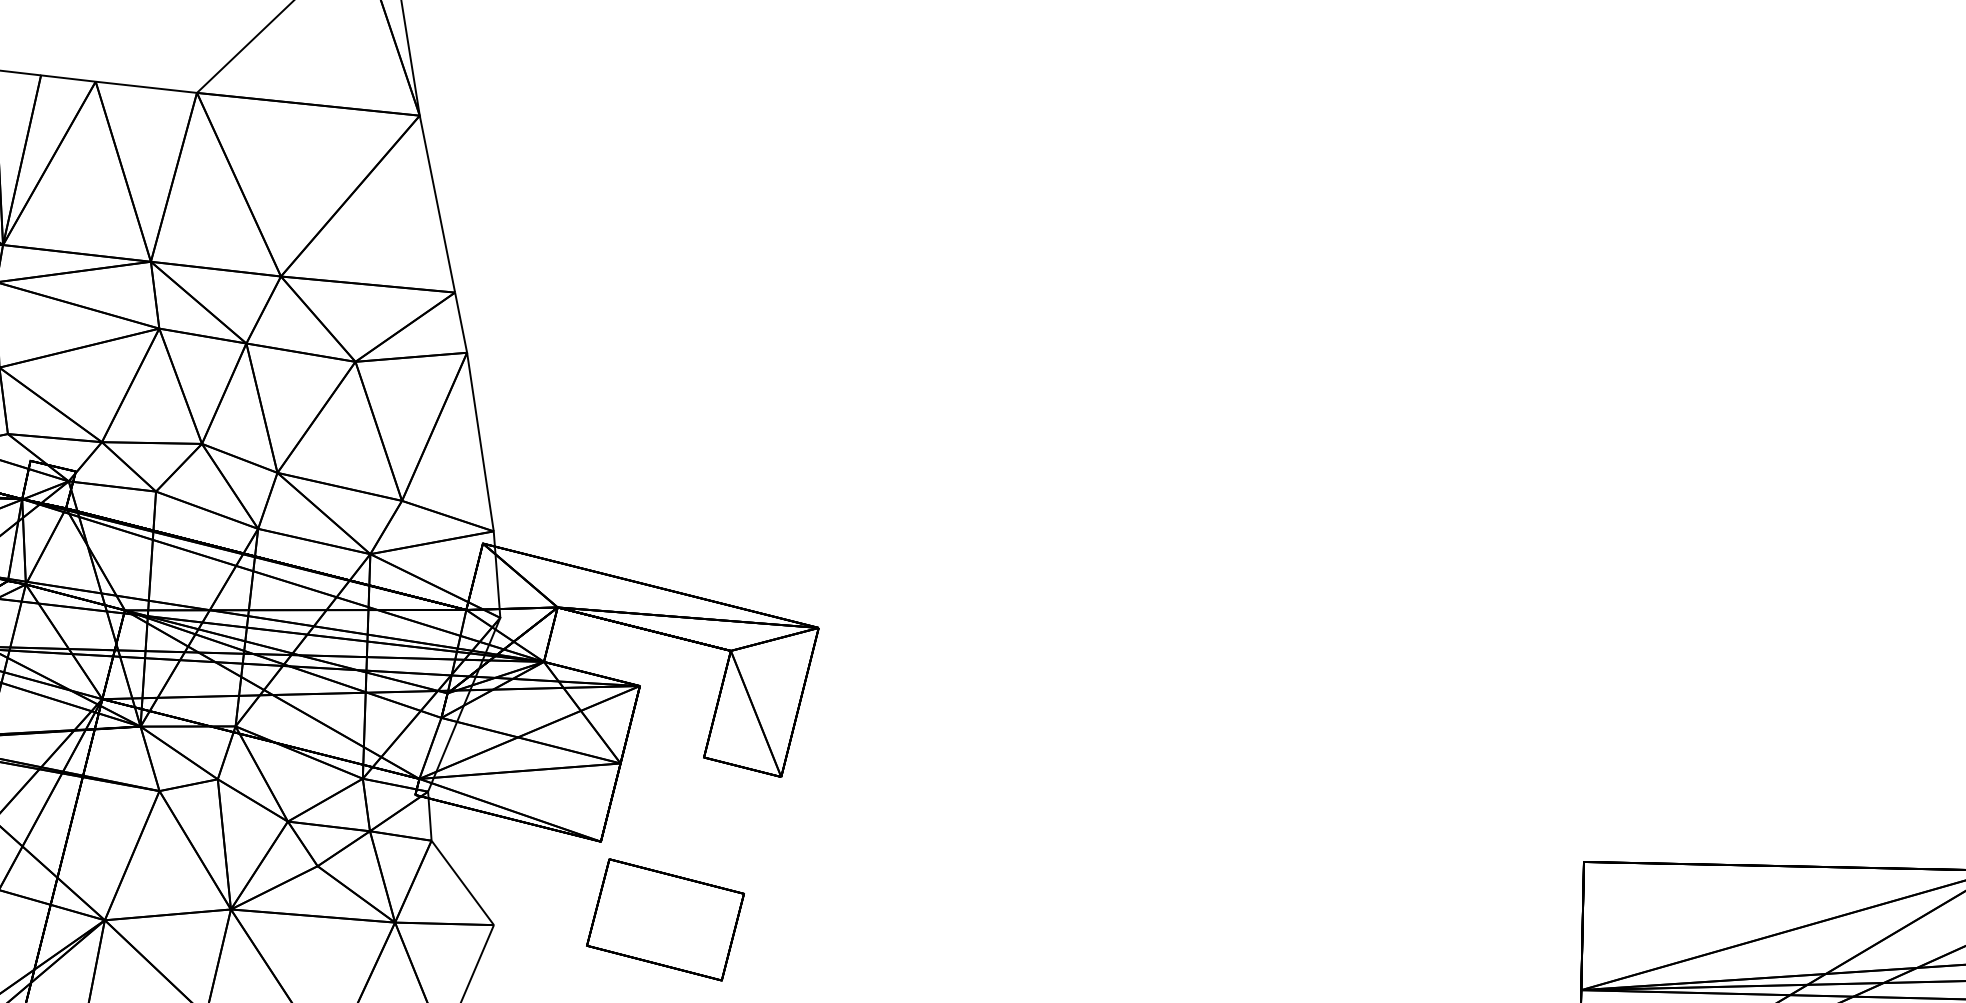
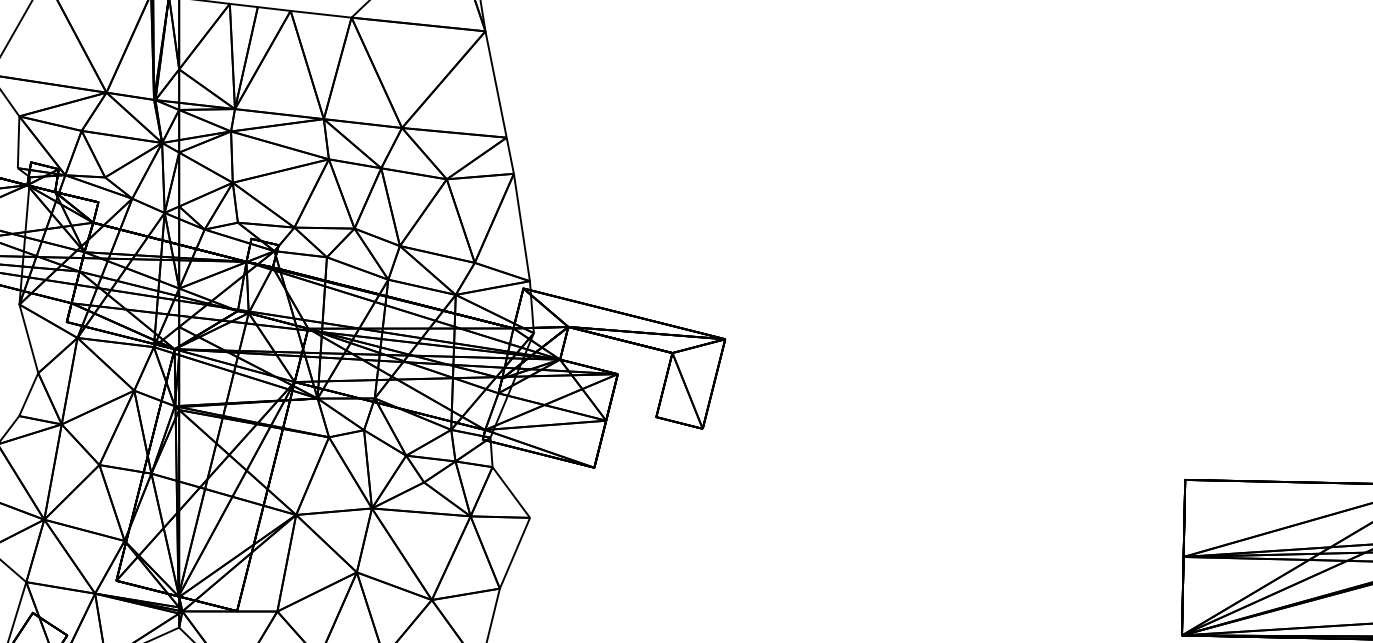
part: (666, 919) -> (633, 514), removed

